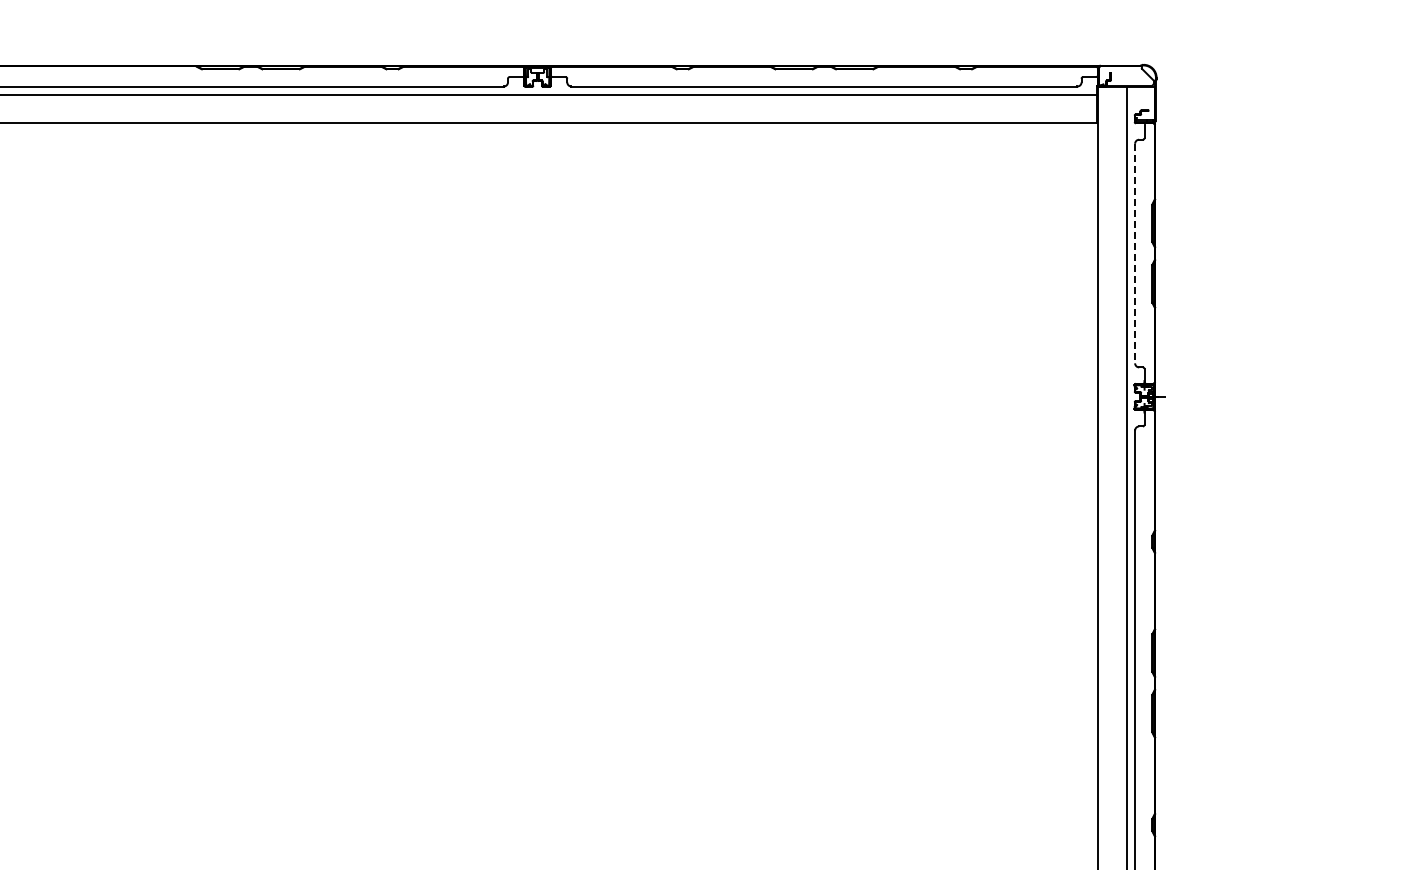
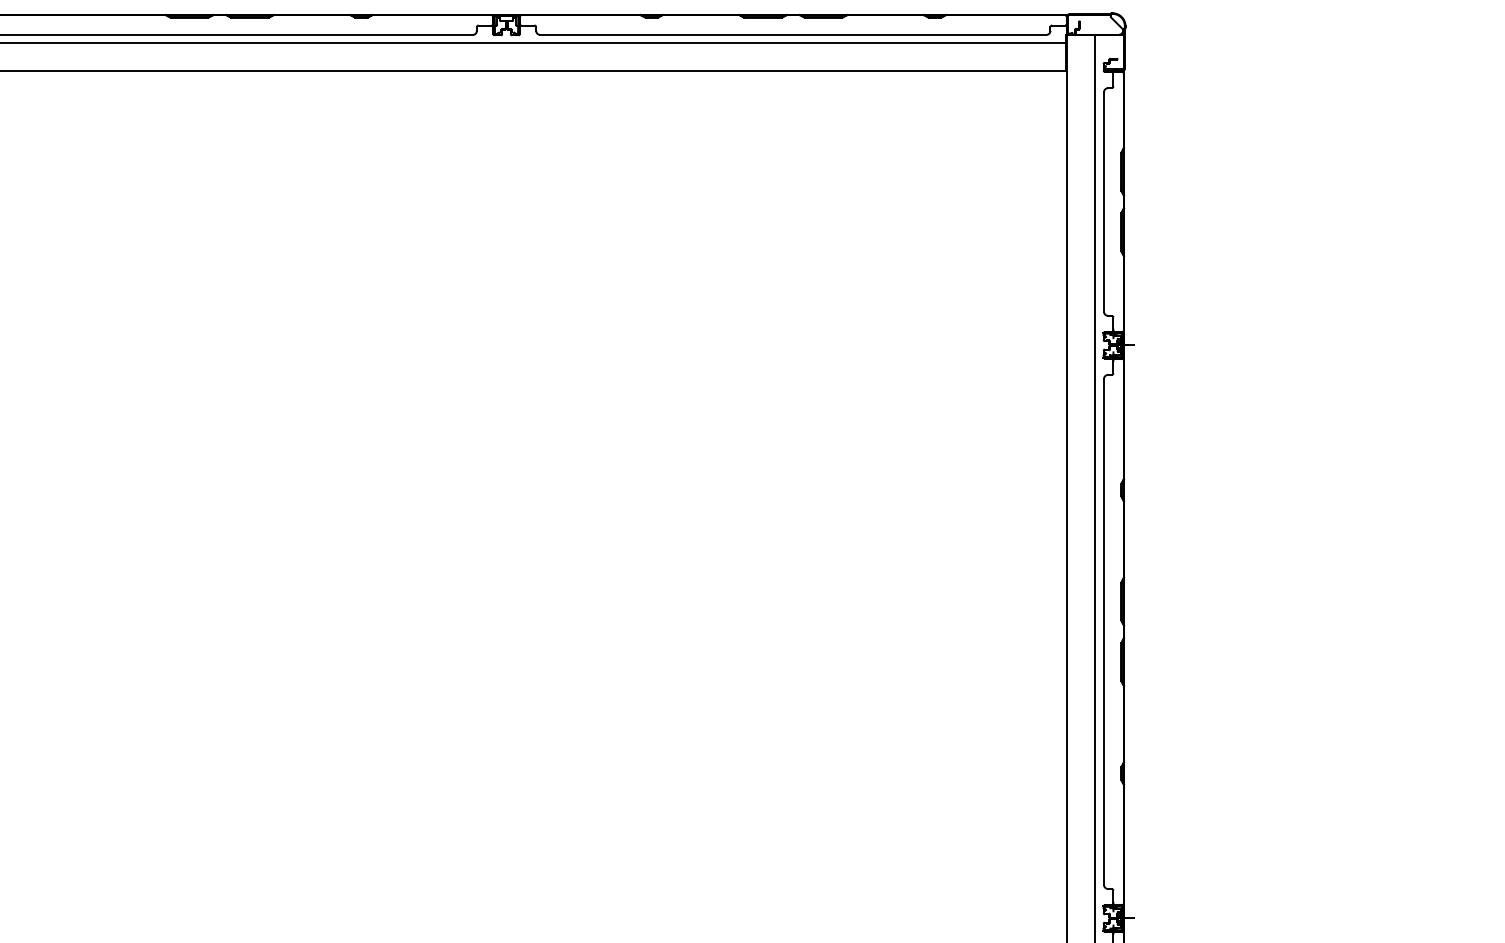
line: (1134, 254) -> (1103, 202), dashed -> solid

